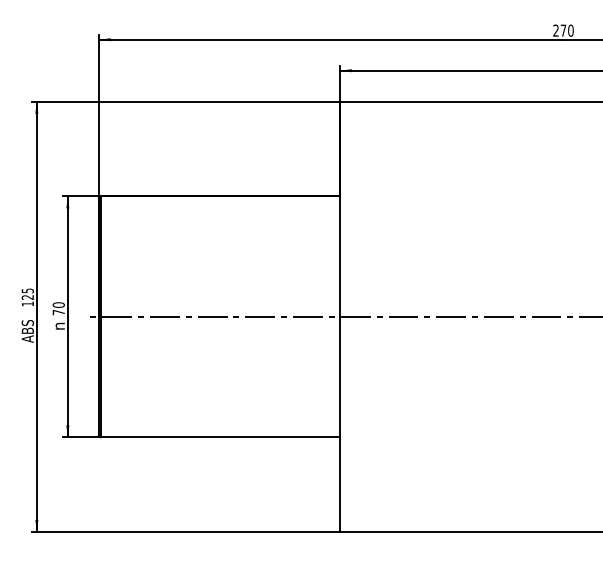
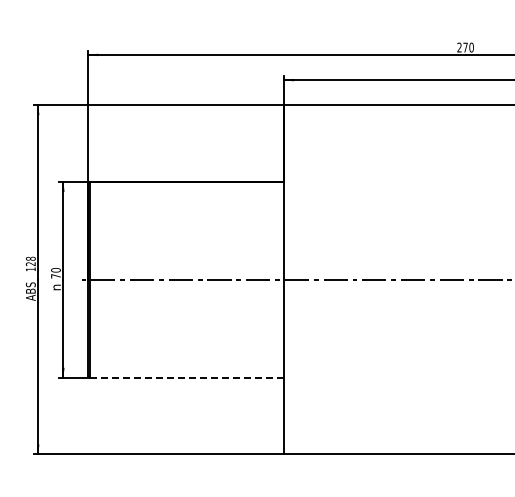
text: (27, 290) -> (30, 258), 125 -> 128
line: (219, 437) -> (186, 377), solid -> dashed

